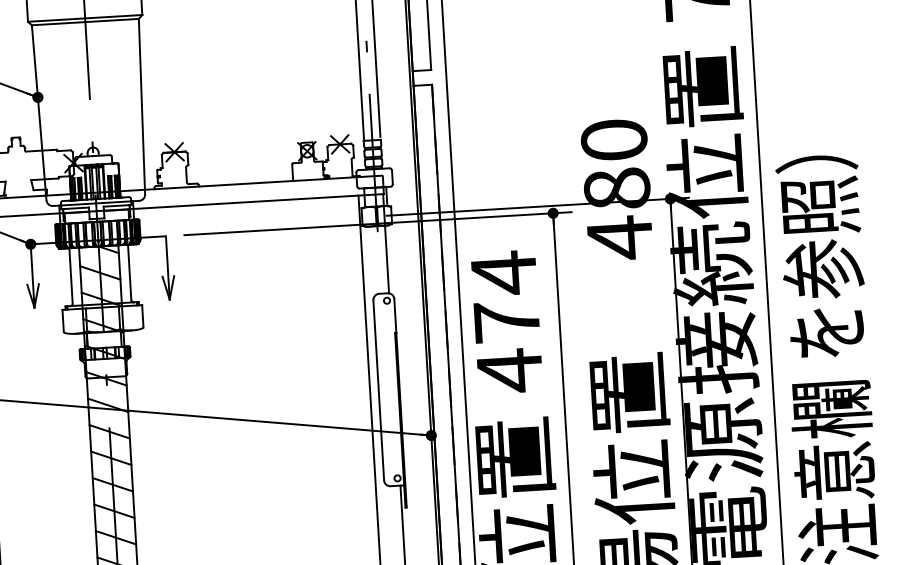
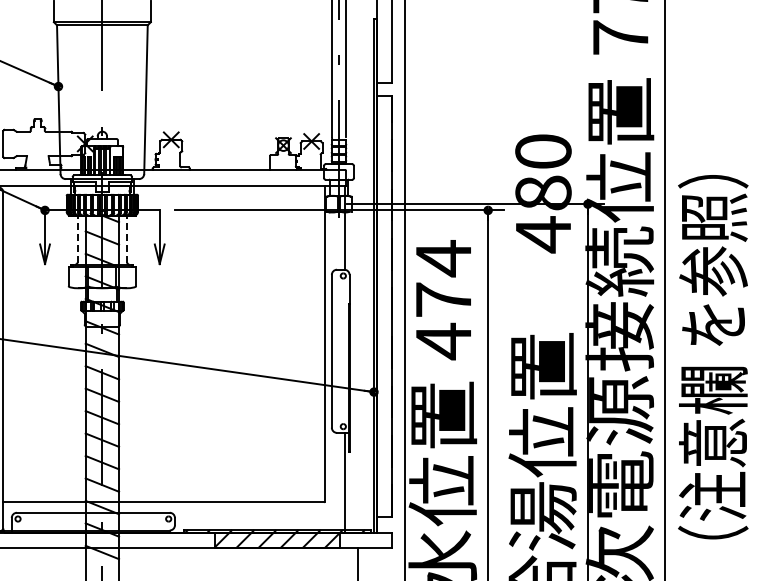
line: (129, 271) -> (127, 238), solid -> dashed
line: (70, 275) -> (77, 238), solid -> dashed

